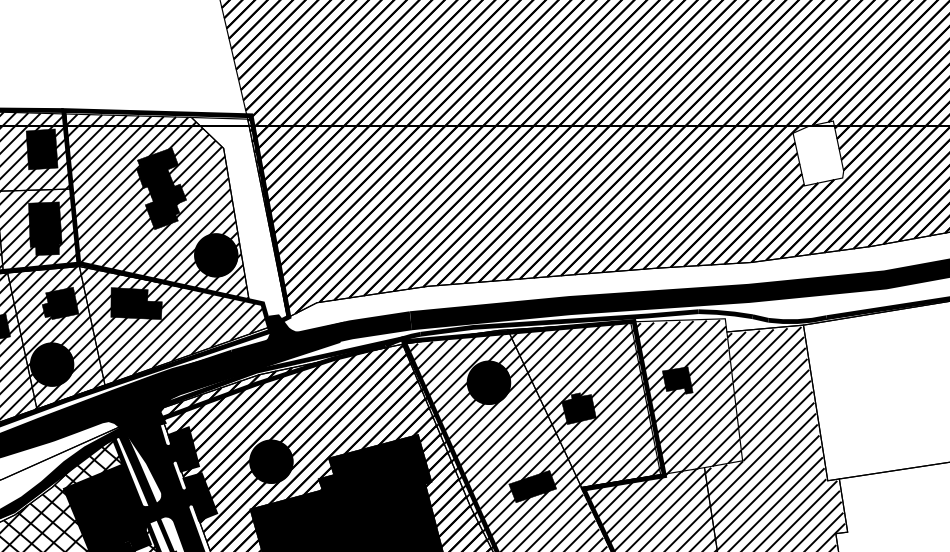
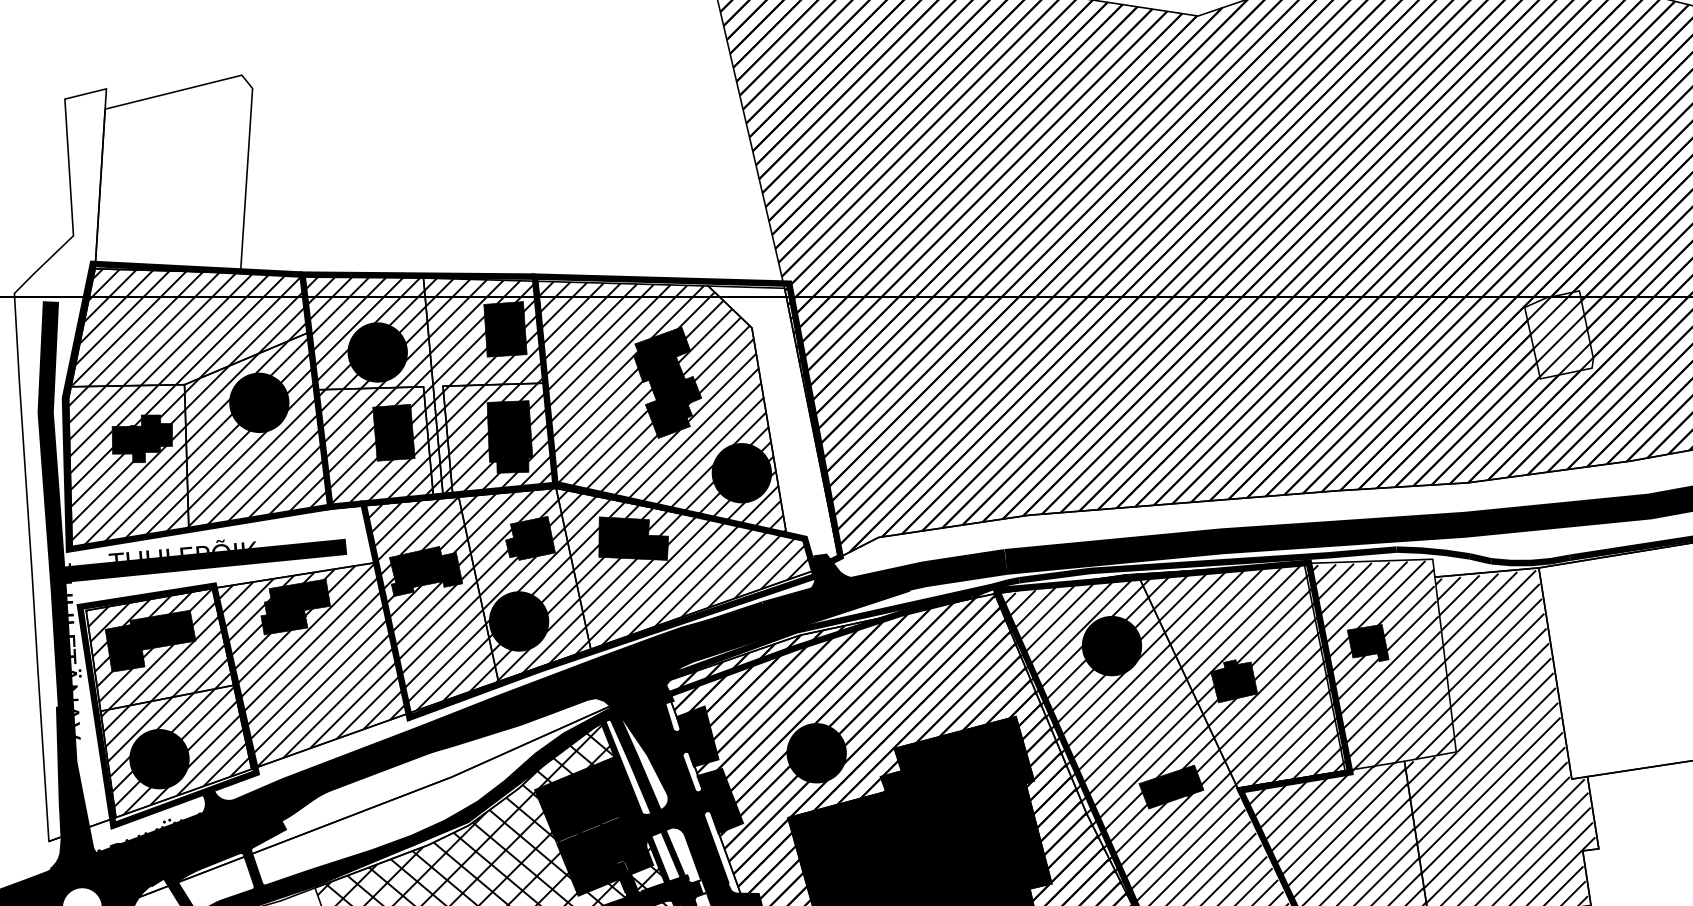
hatch: (819, 153) -> (1560, 334), added

